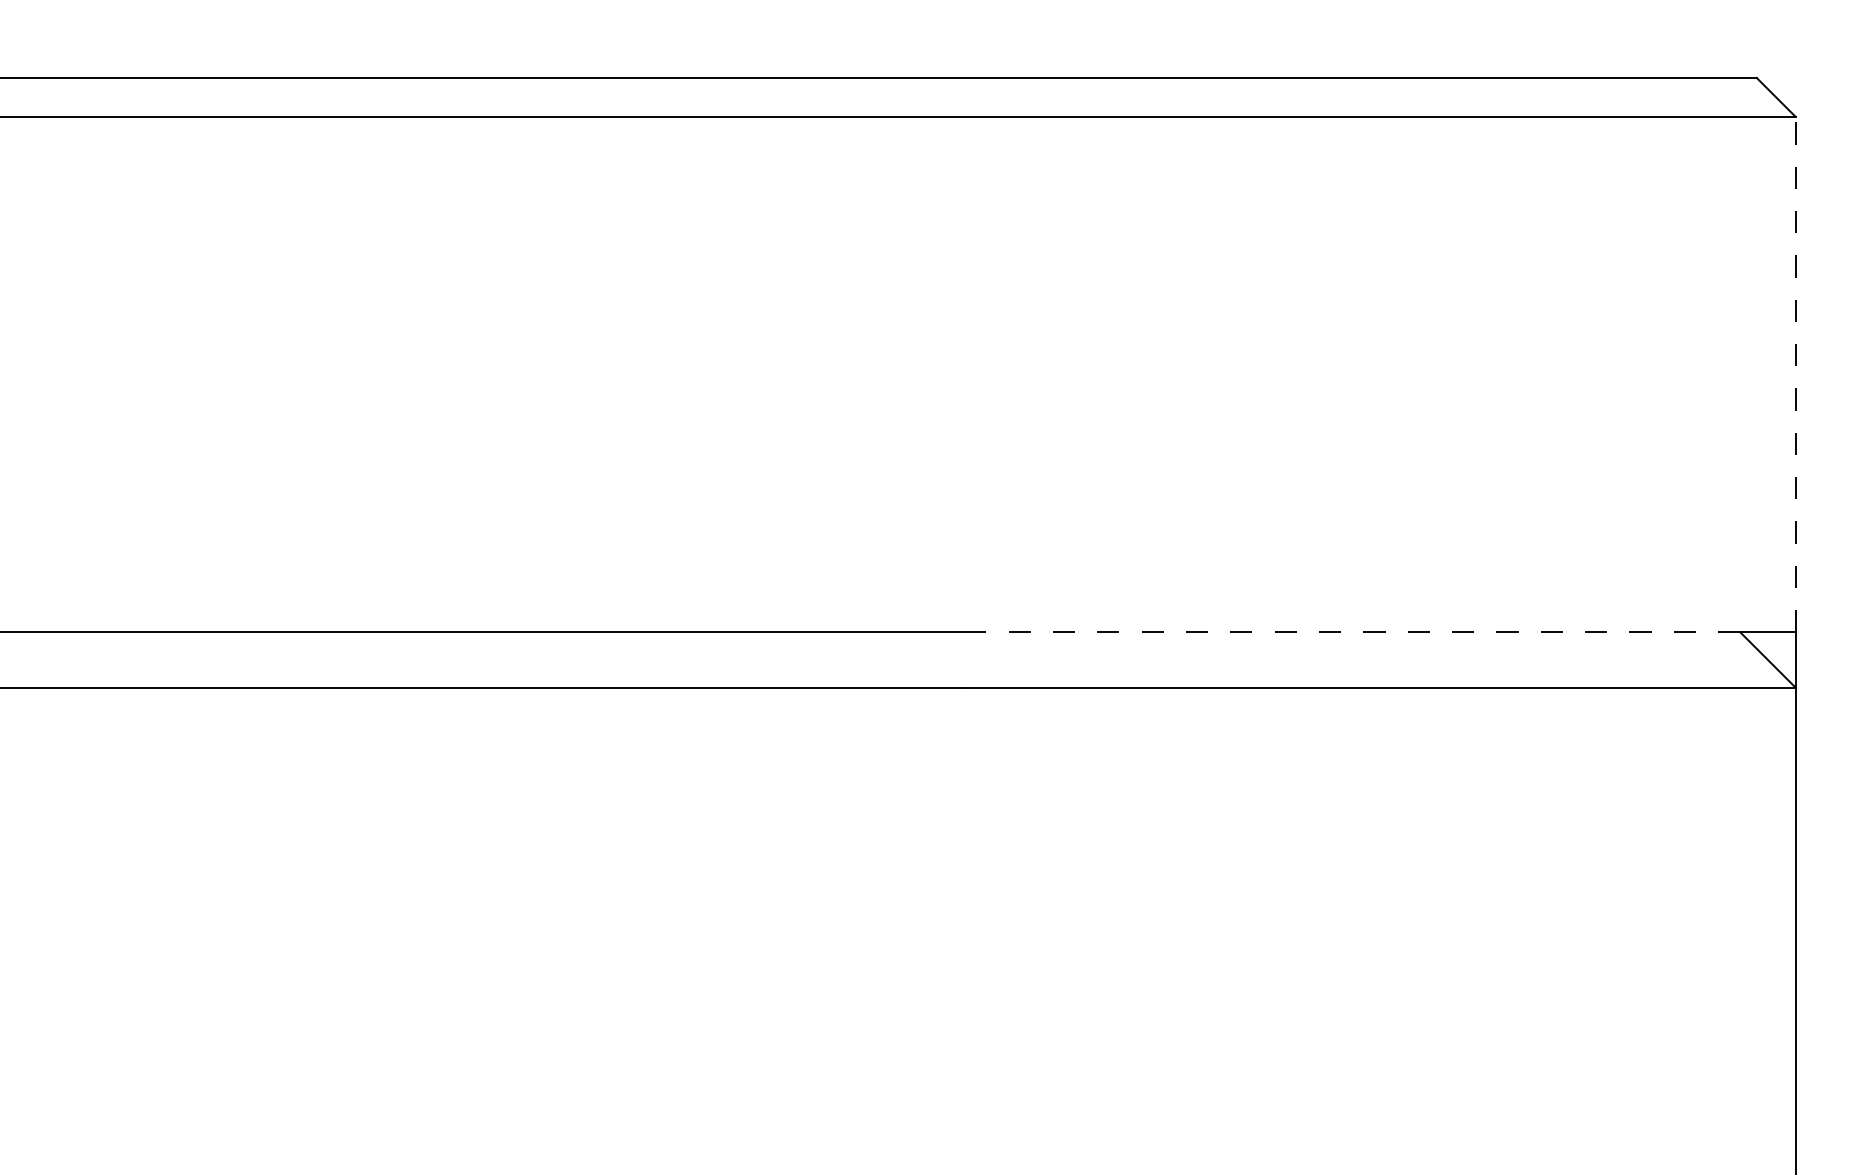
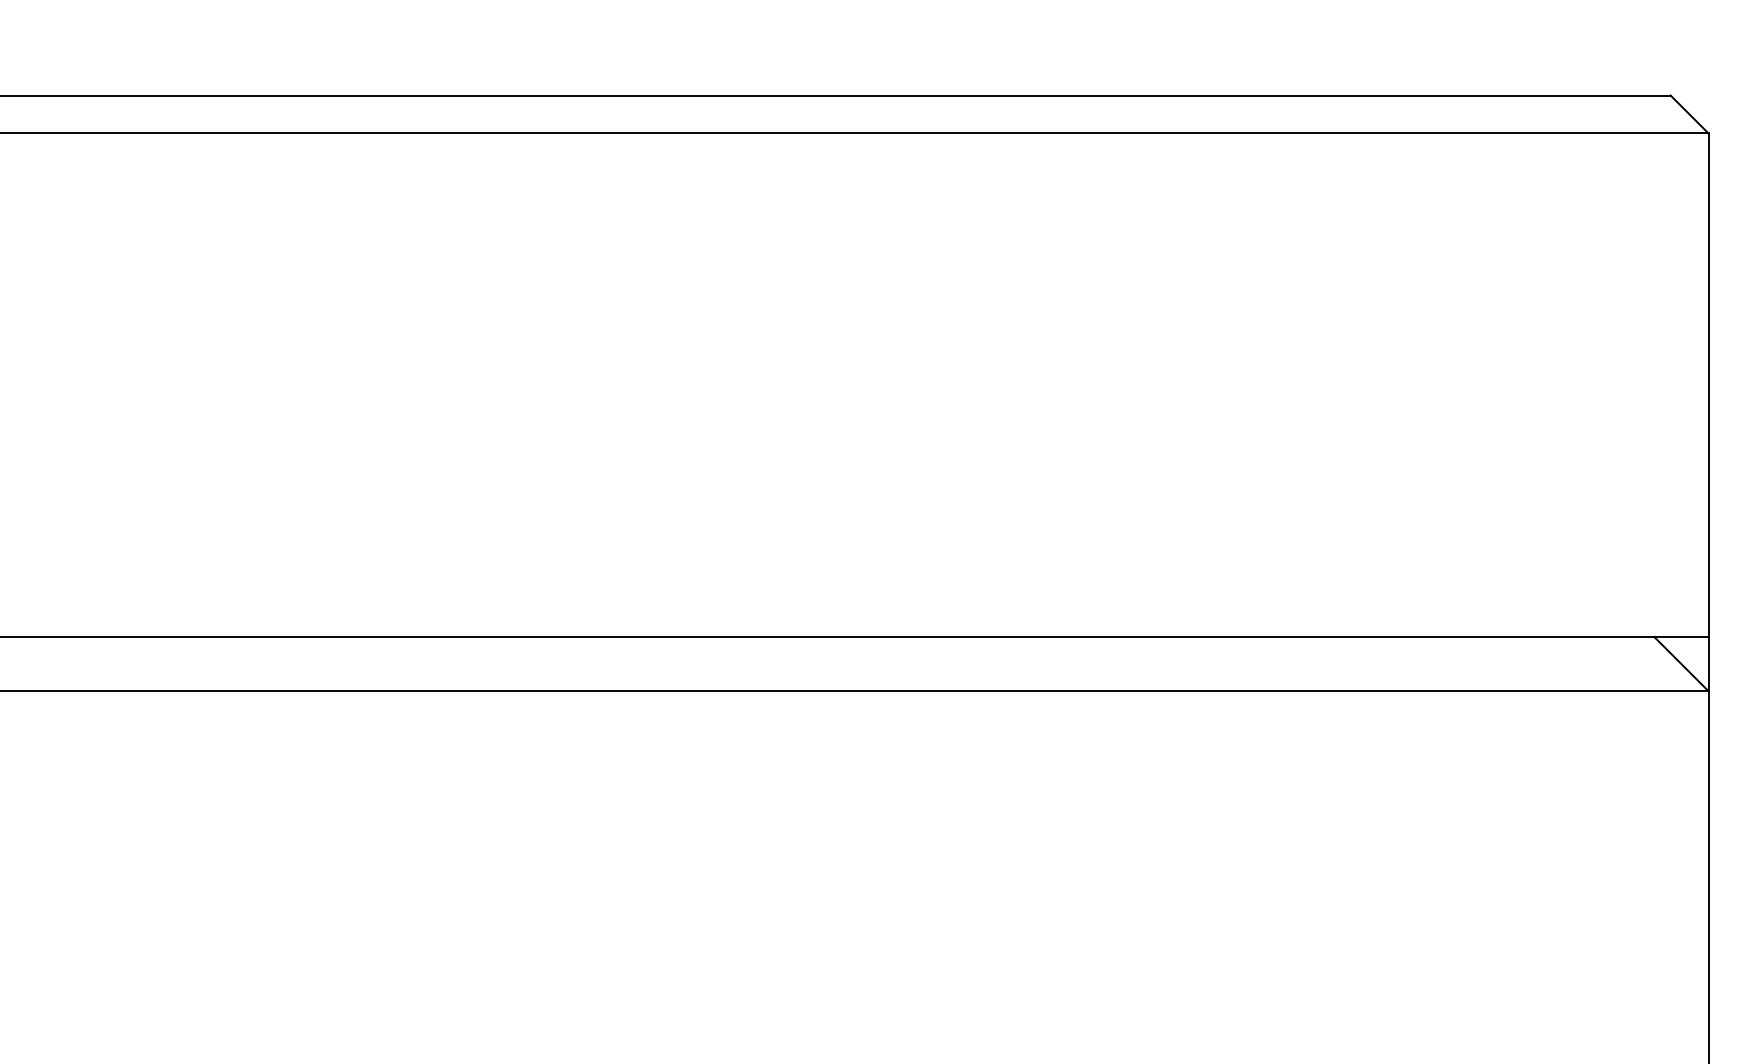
line: (1795, 374) -> (1708, 385), dashed -> solid
line: (1352, 632) -> (1275, 637), dashed -> solid

